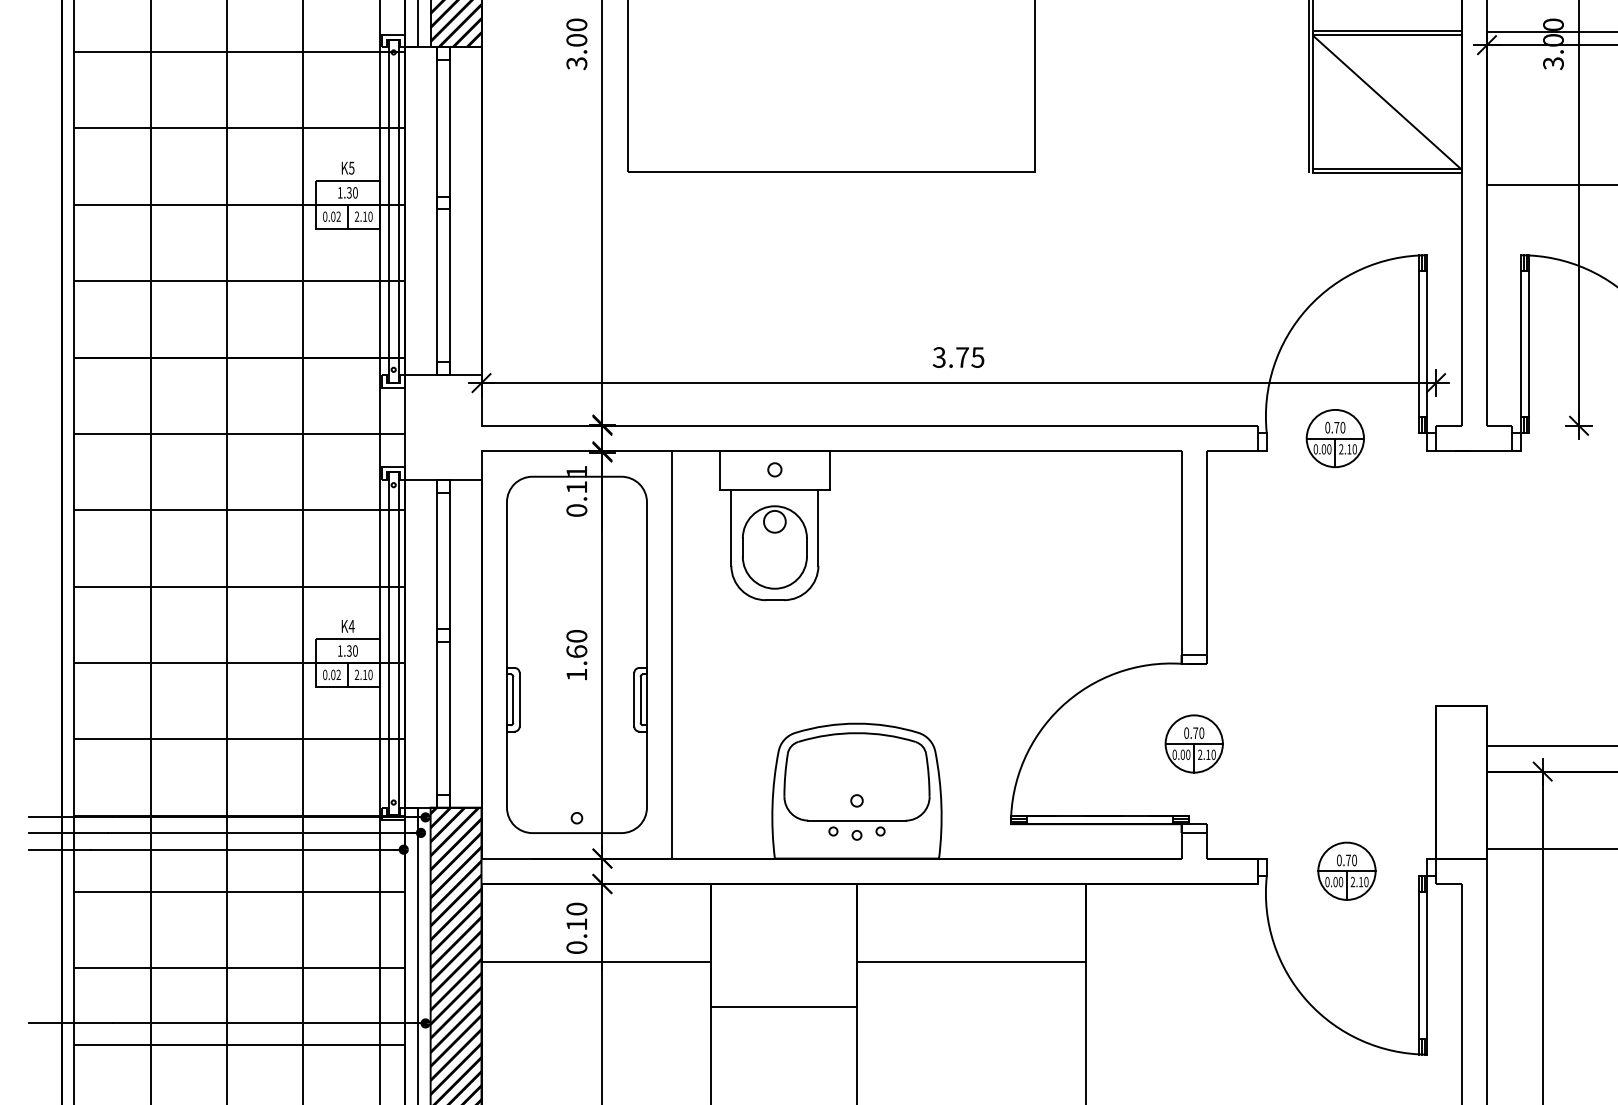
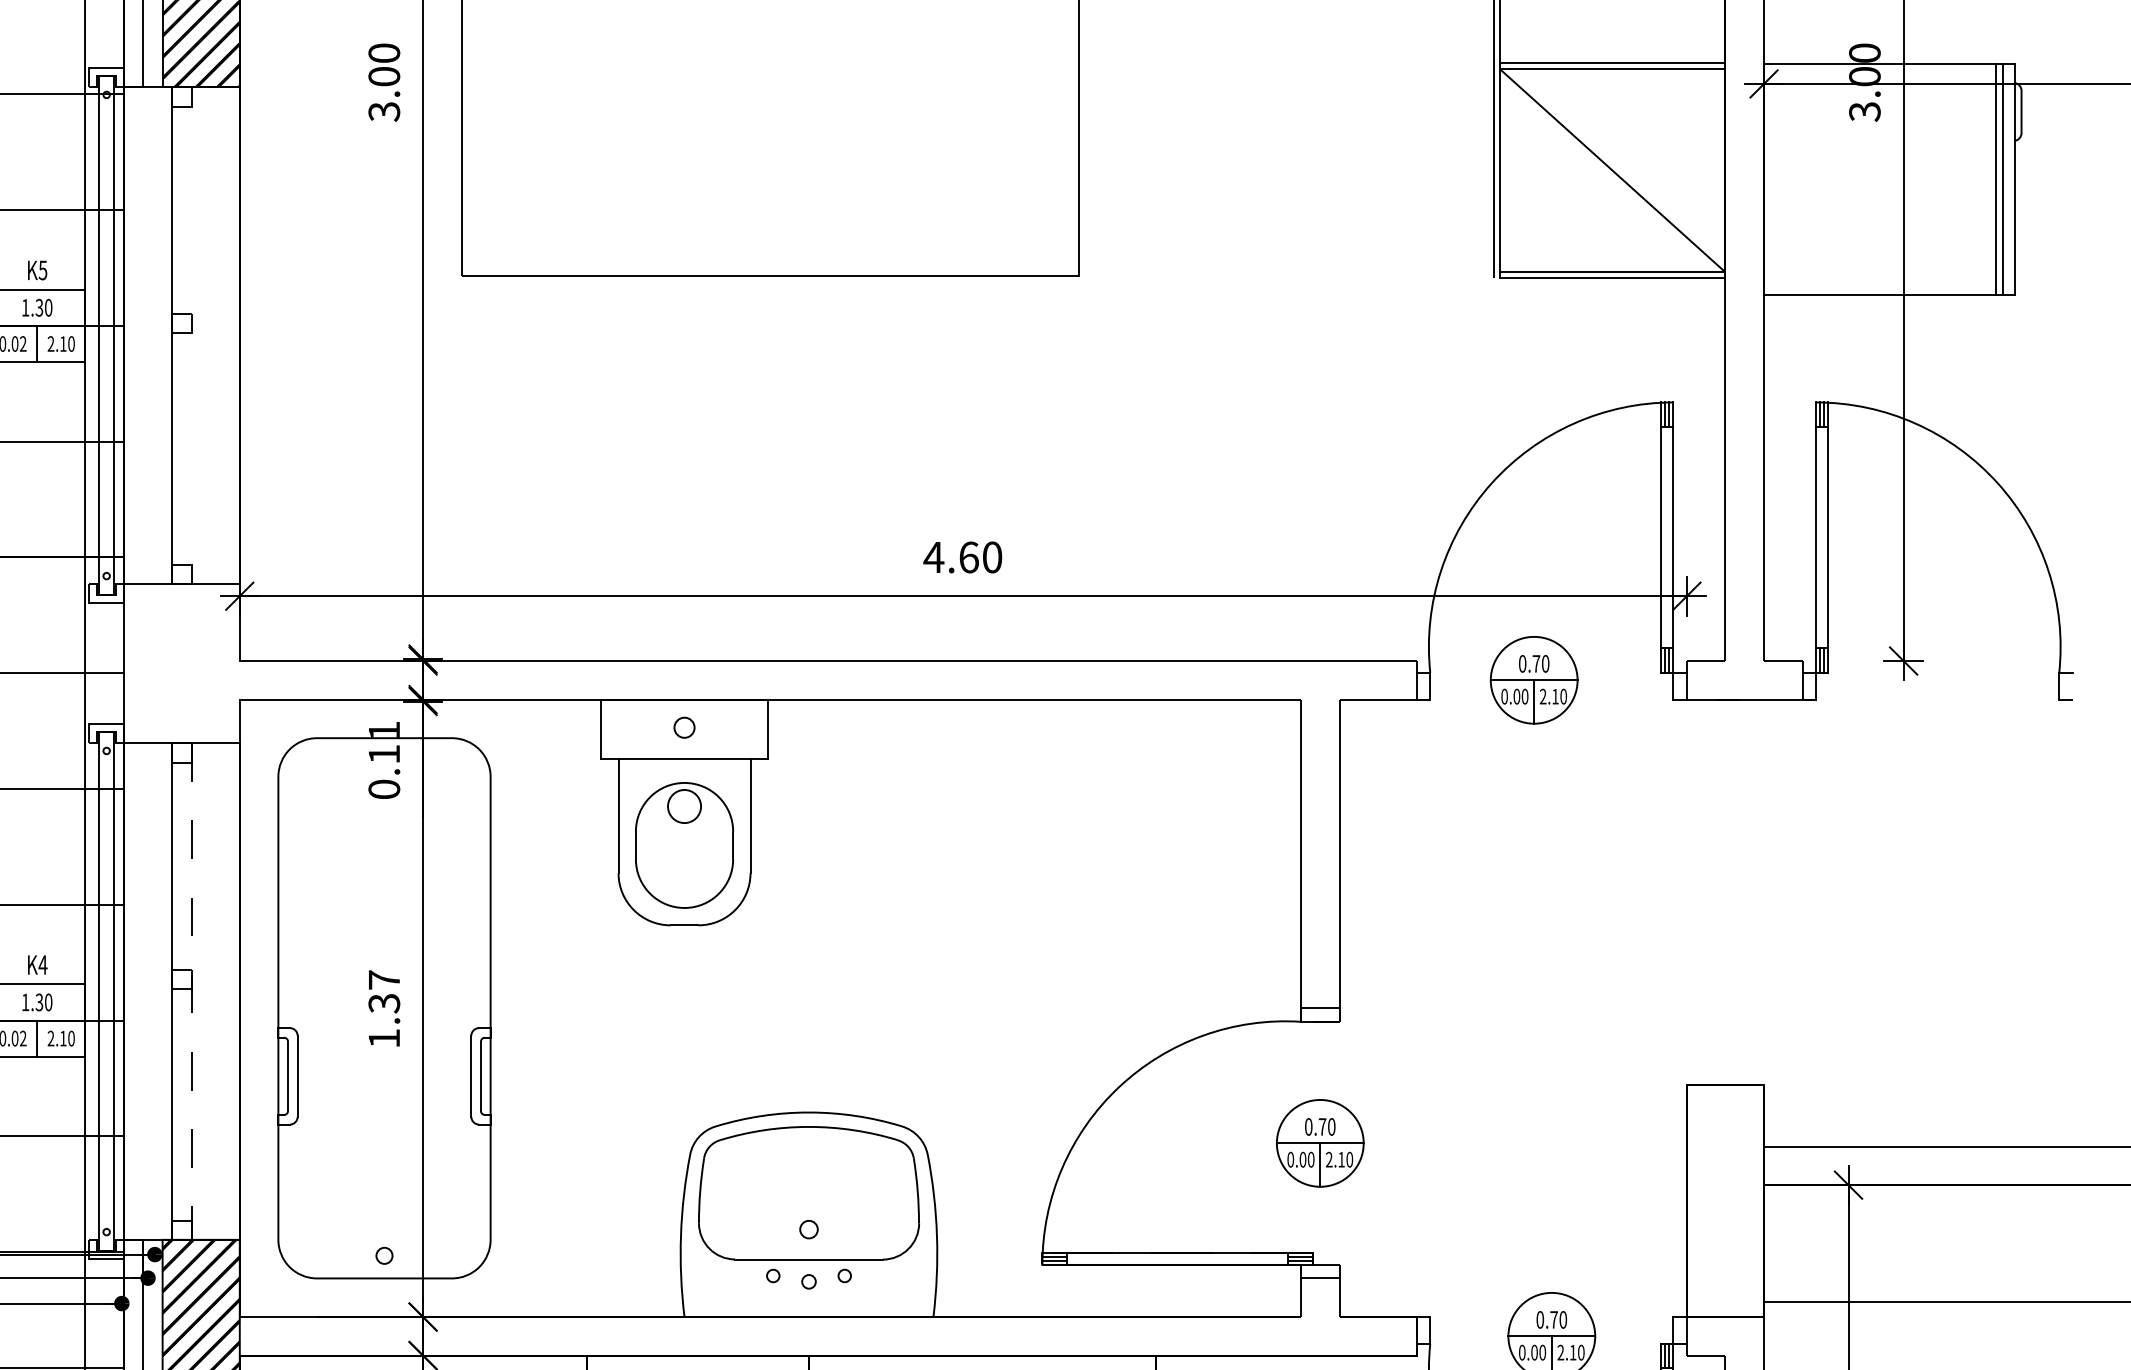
line: (449, 210) -> (191, 334), removed
text: (958, 357) -> (962, 557), 3.75 -> 4.60
line: (449, 643) -> (191, 990), solid -> dashed
text: (576, 643) -> (383, 990), 1.60 -> 1.37
line: (672, 654) -> (529, 1007), removed

